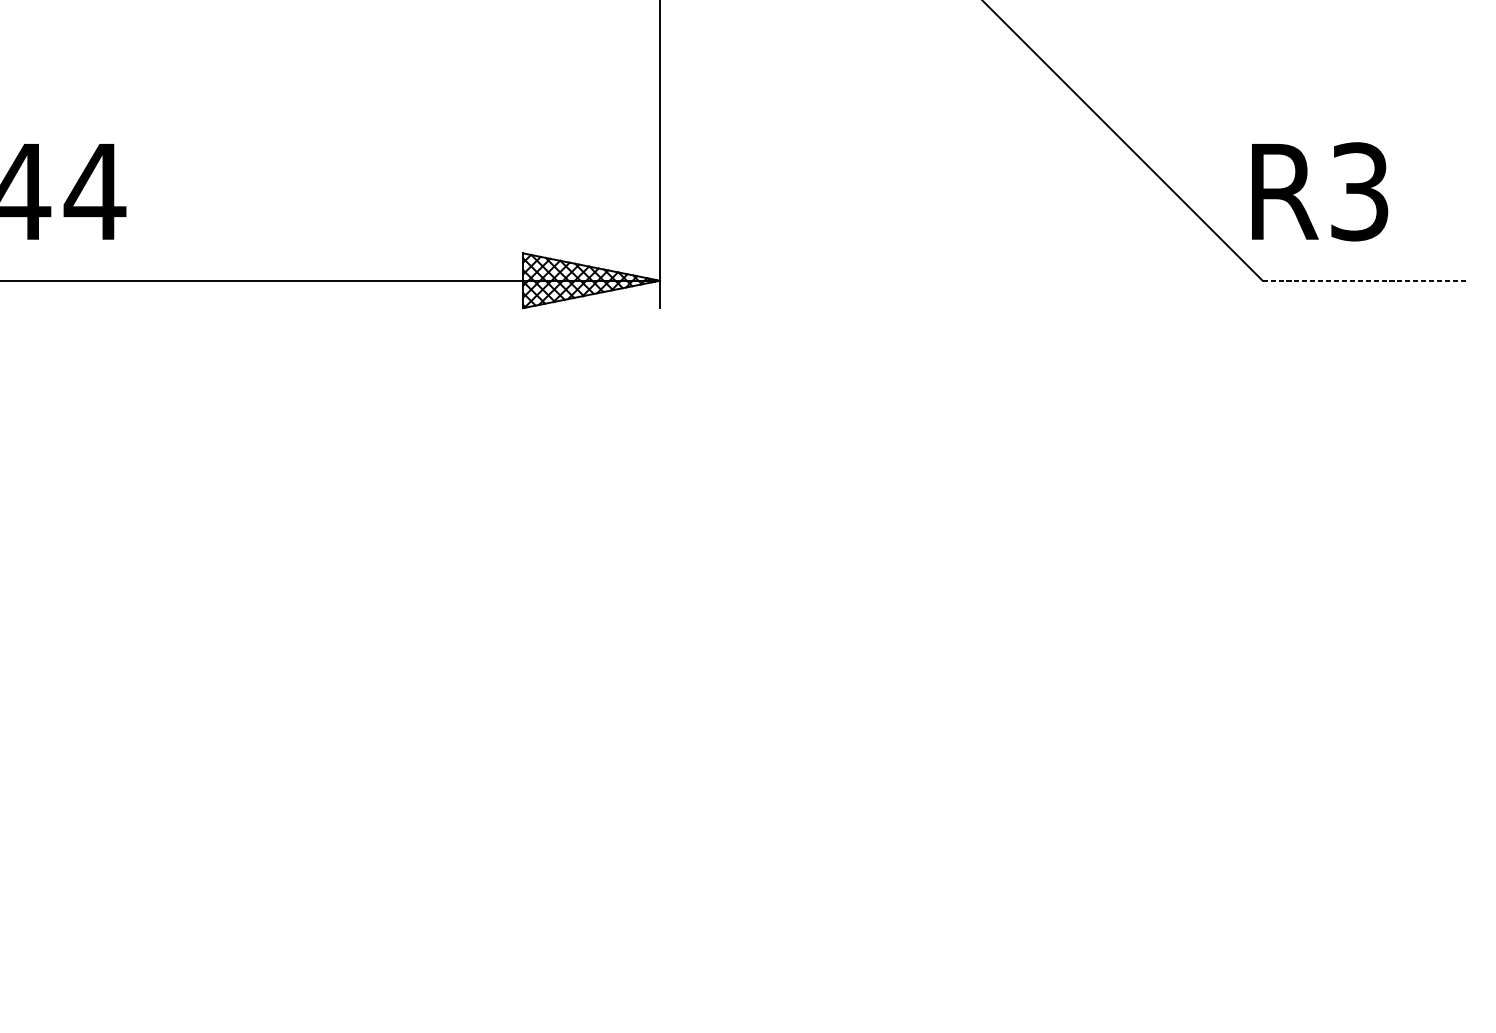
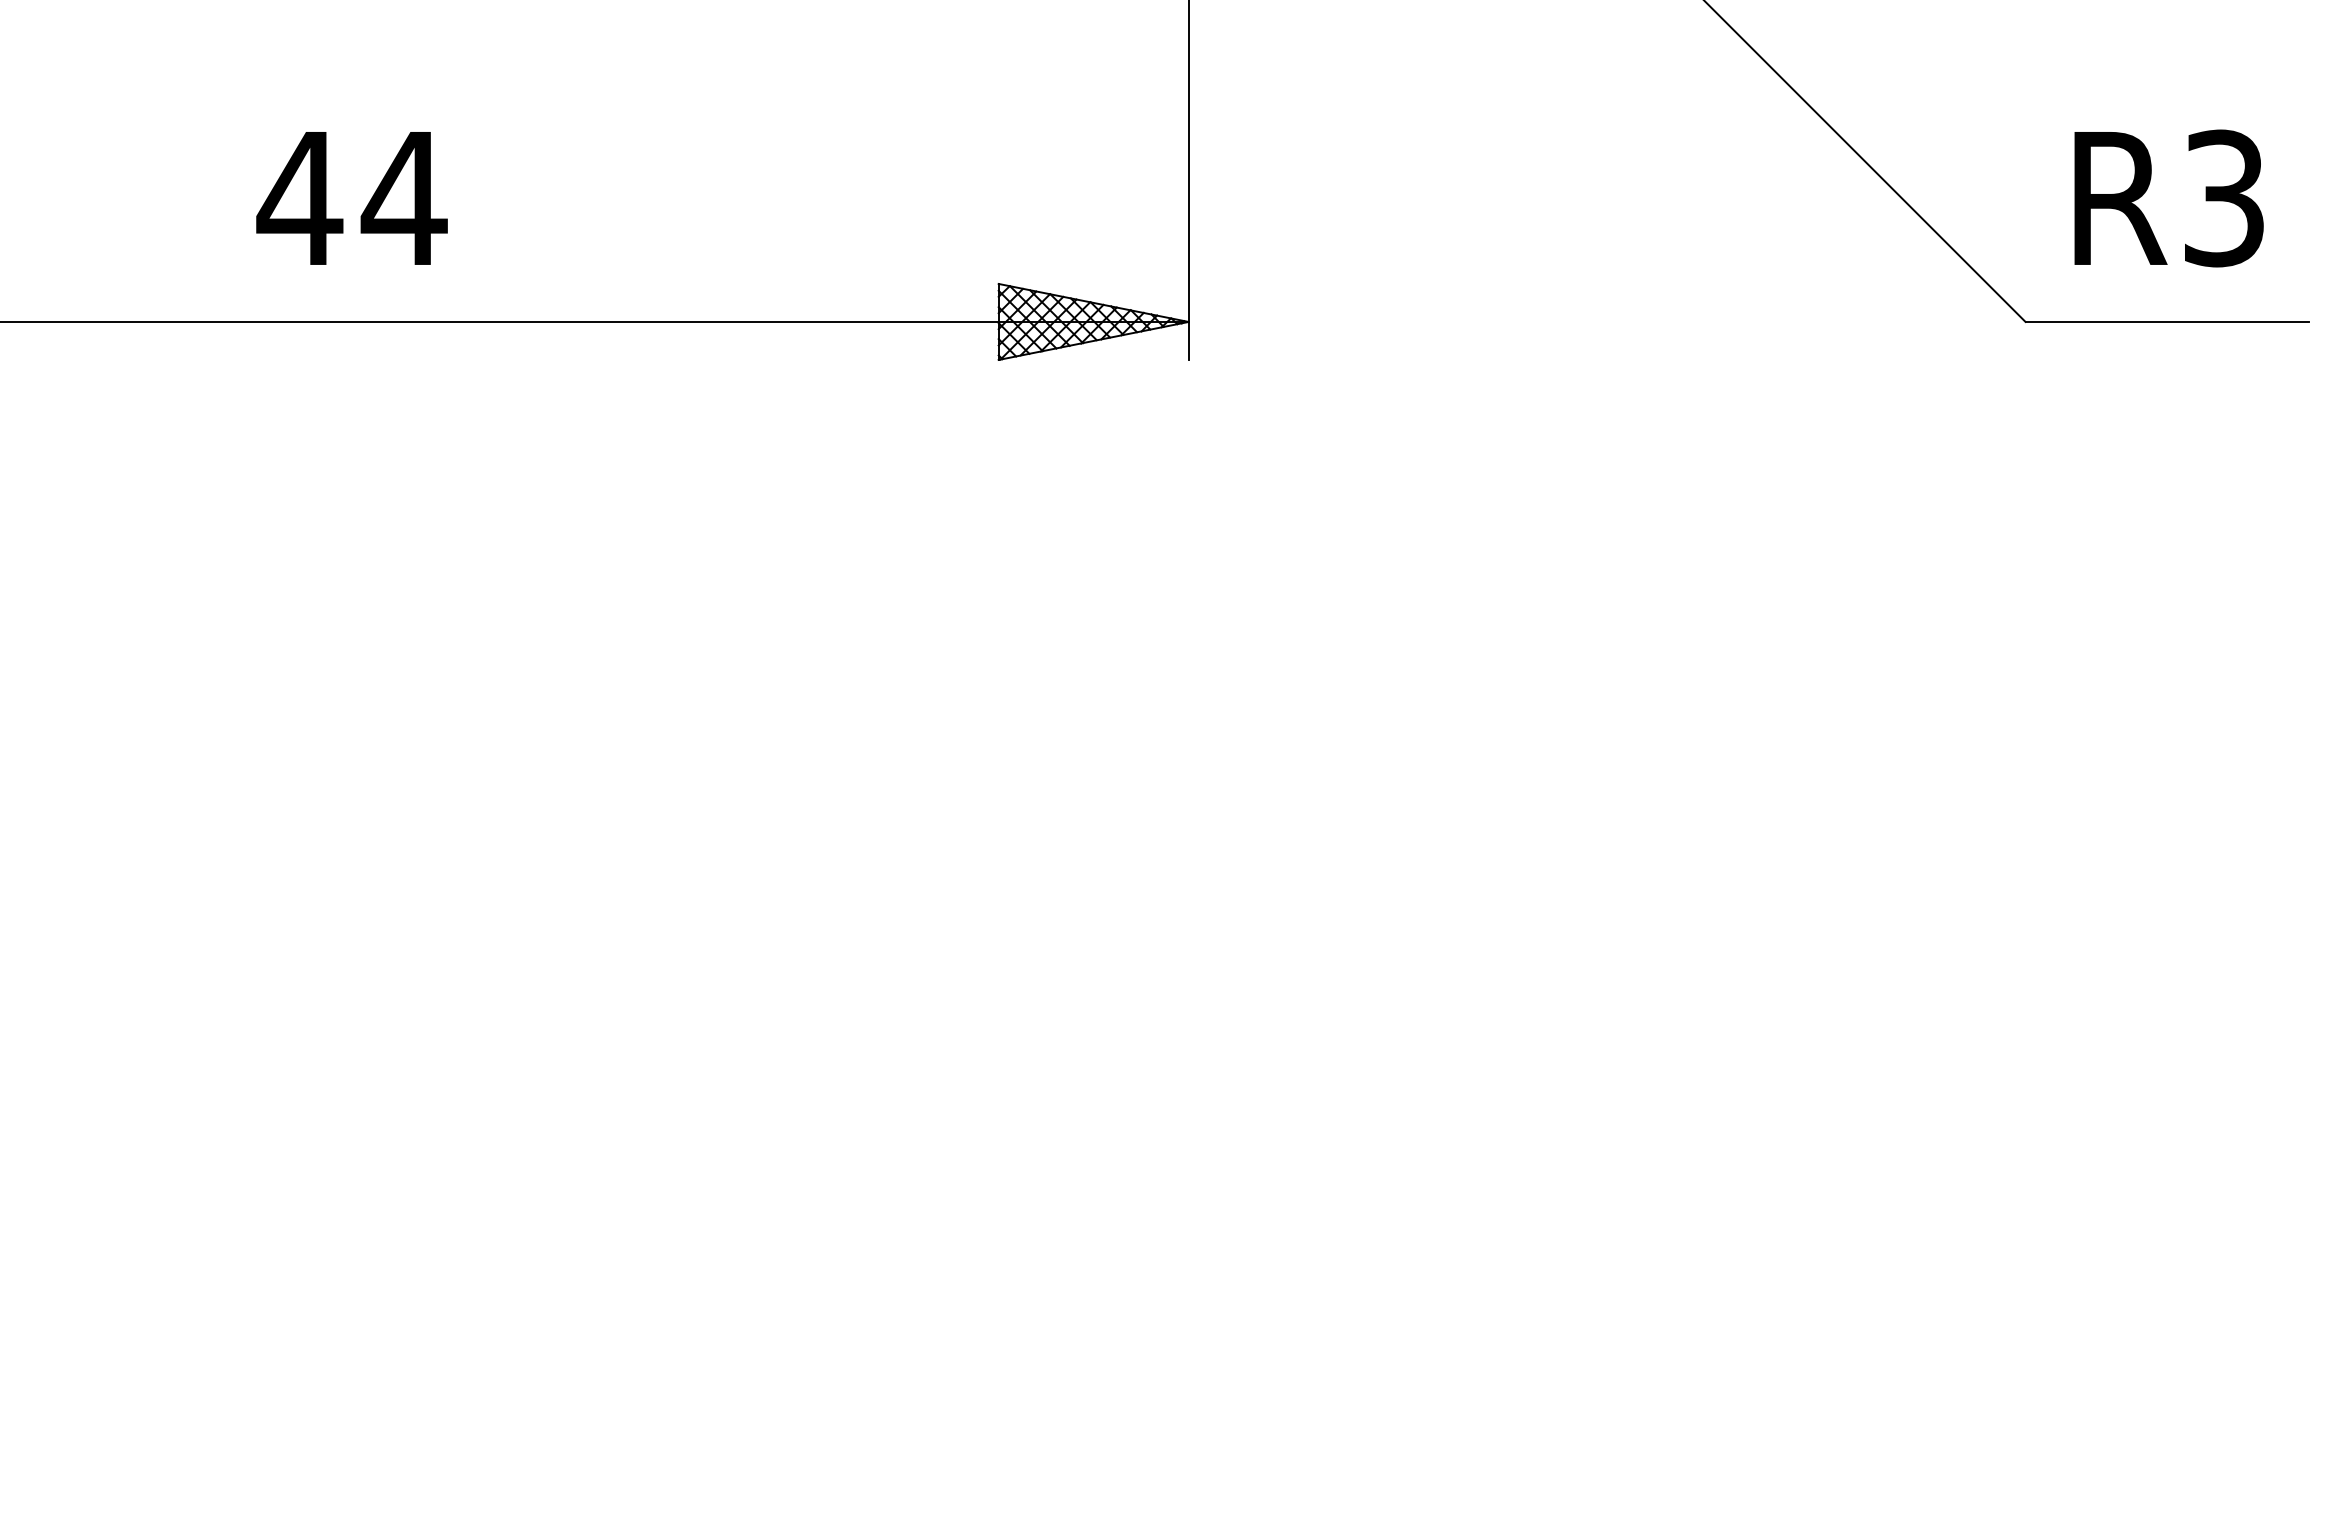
text: (1319, 191) -> (2168, 198), moved
line: (1364, 280) -> (2167, 321), dashed -> solid

